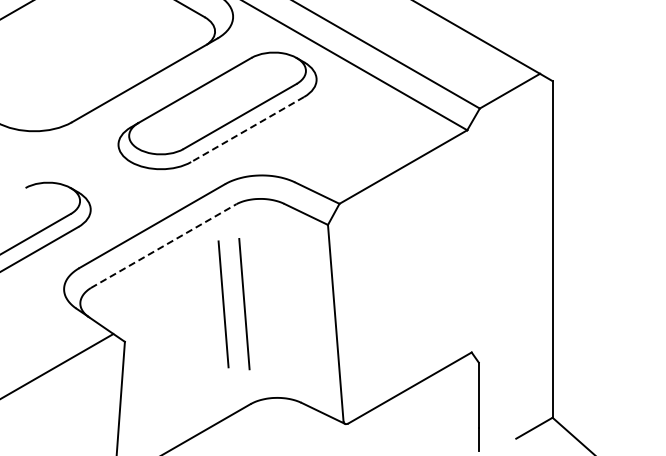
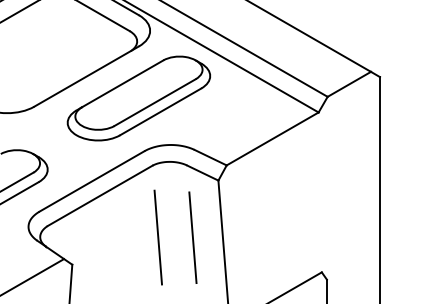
line: (247, 129) -> (160, 111), dashed -> solid
line: (164, 245) -> (100, 195), dashed -> solid
line: (223, 304) -> (192, 237), moved

